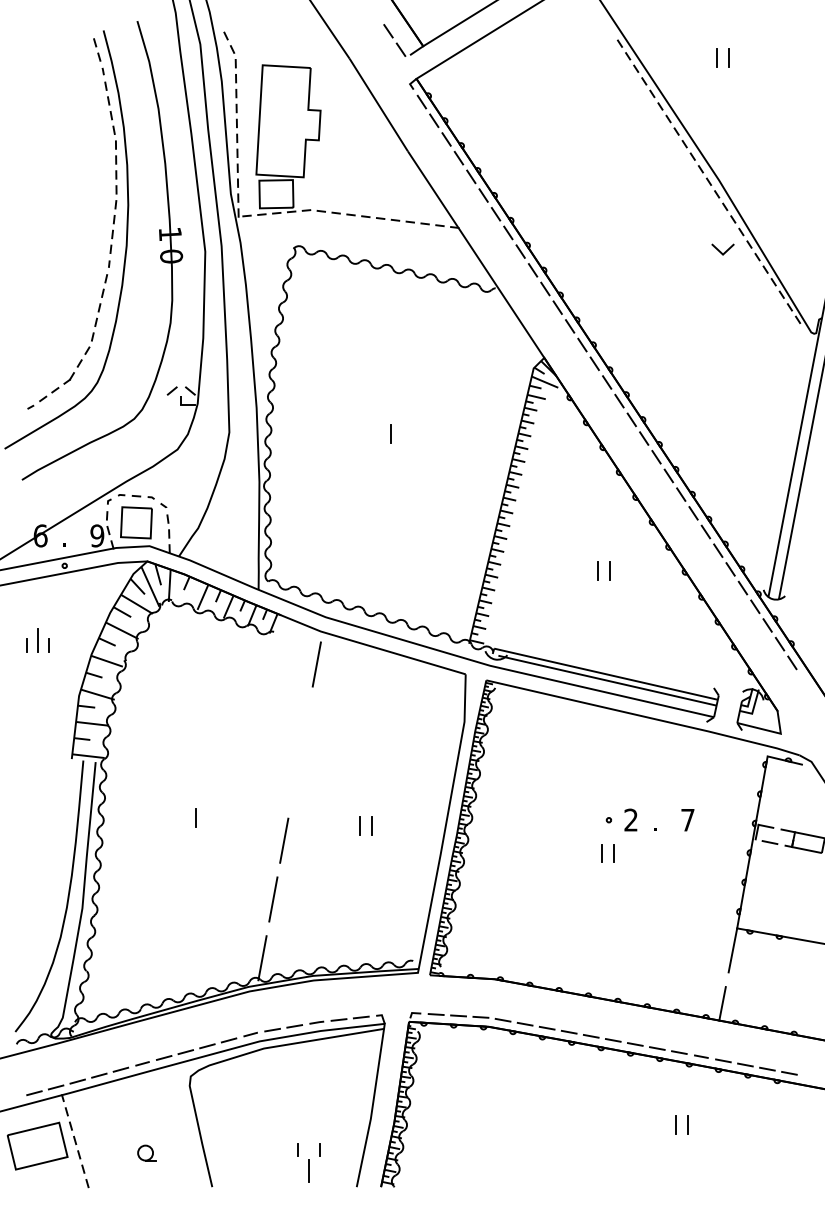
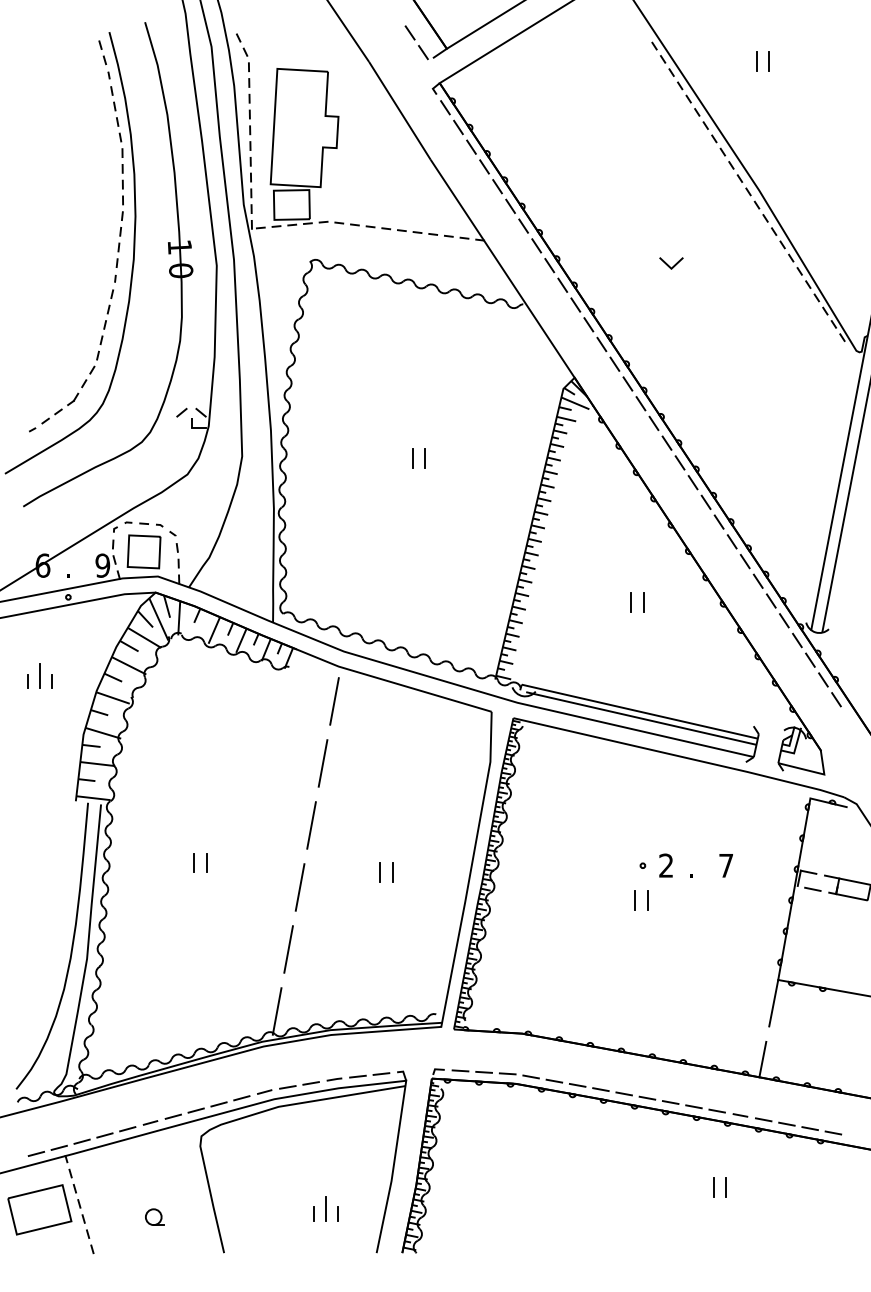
line: (720, 250) -> (668, 264), moved
line: (402, 433) -> (424, 457), added
line: (305, 723) -> (322, 763), added
line: (295, 781) -> (311, 824), added
line: (183, 817) -> (193, 862), added
line: (308, 1170) -> (325, 1208), moved

